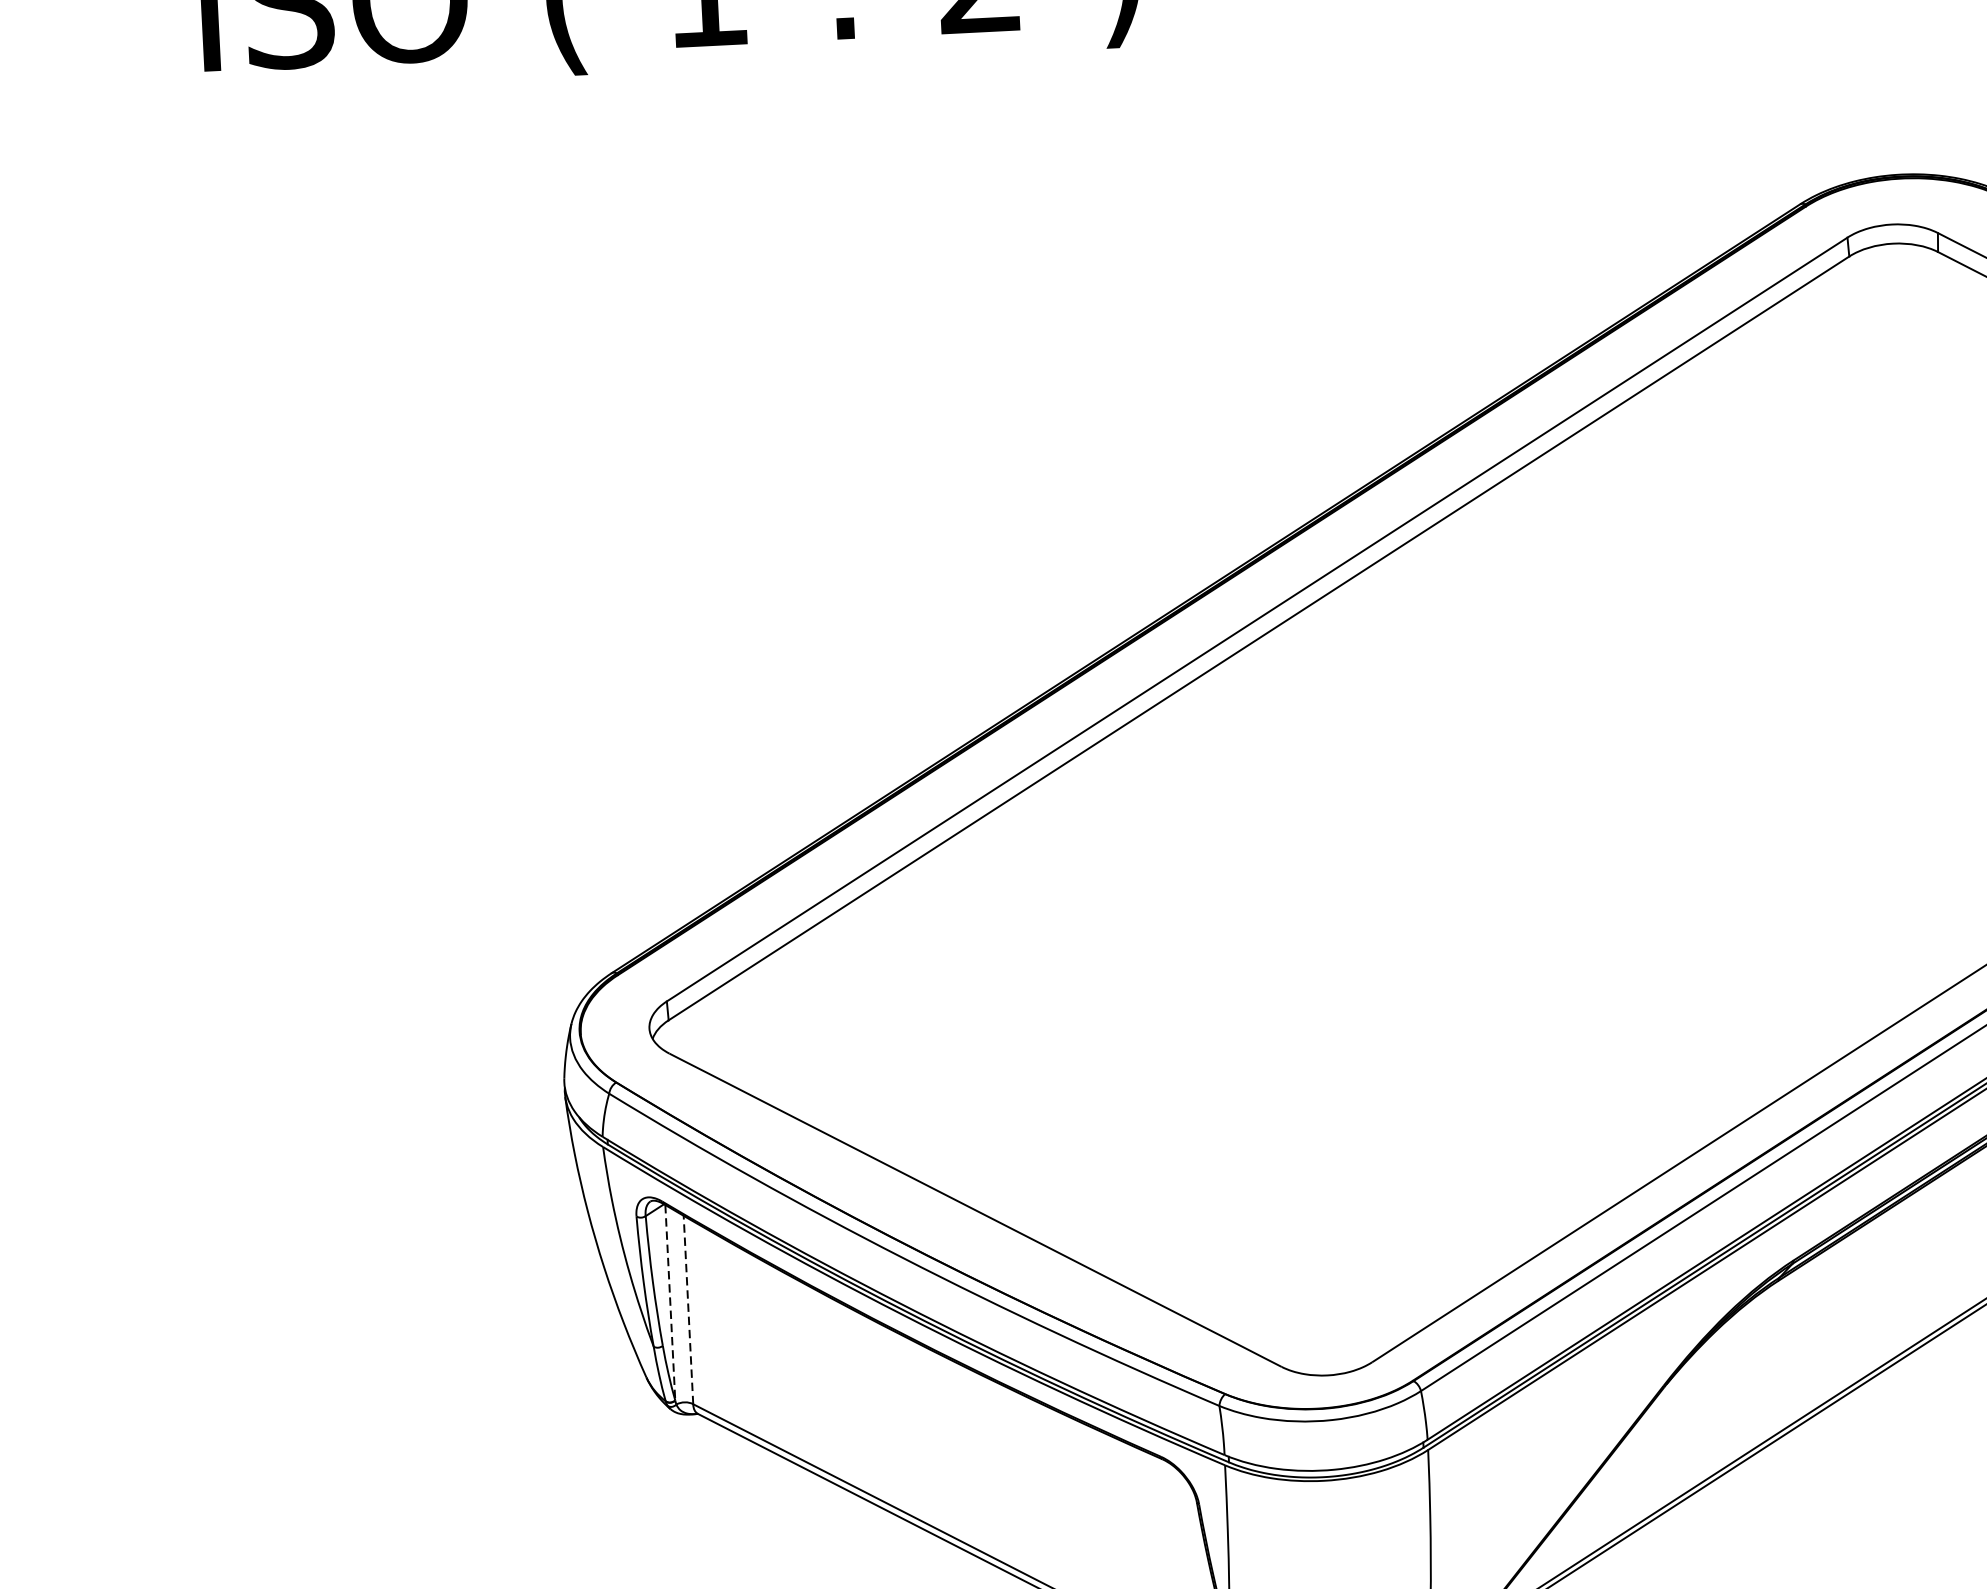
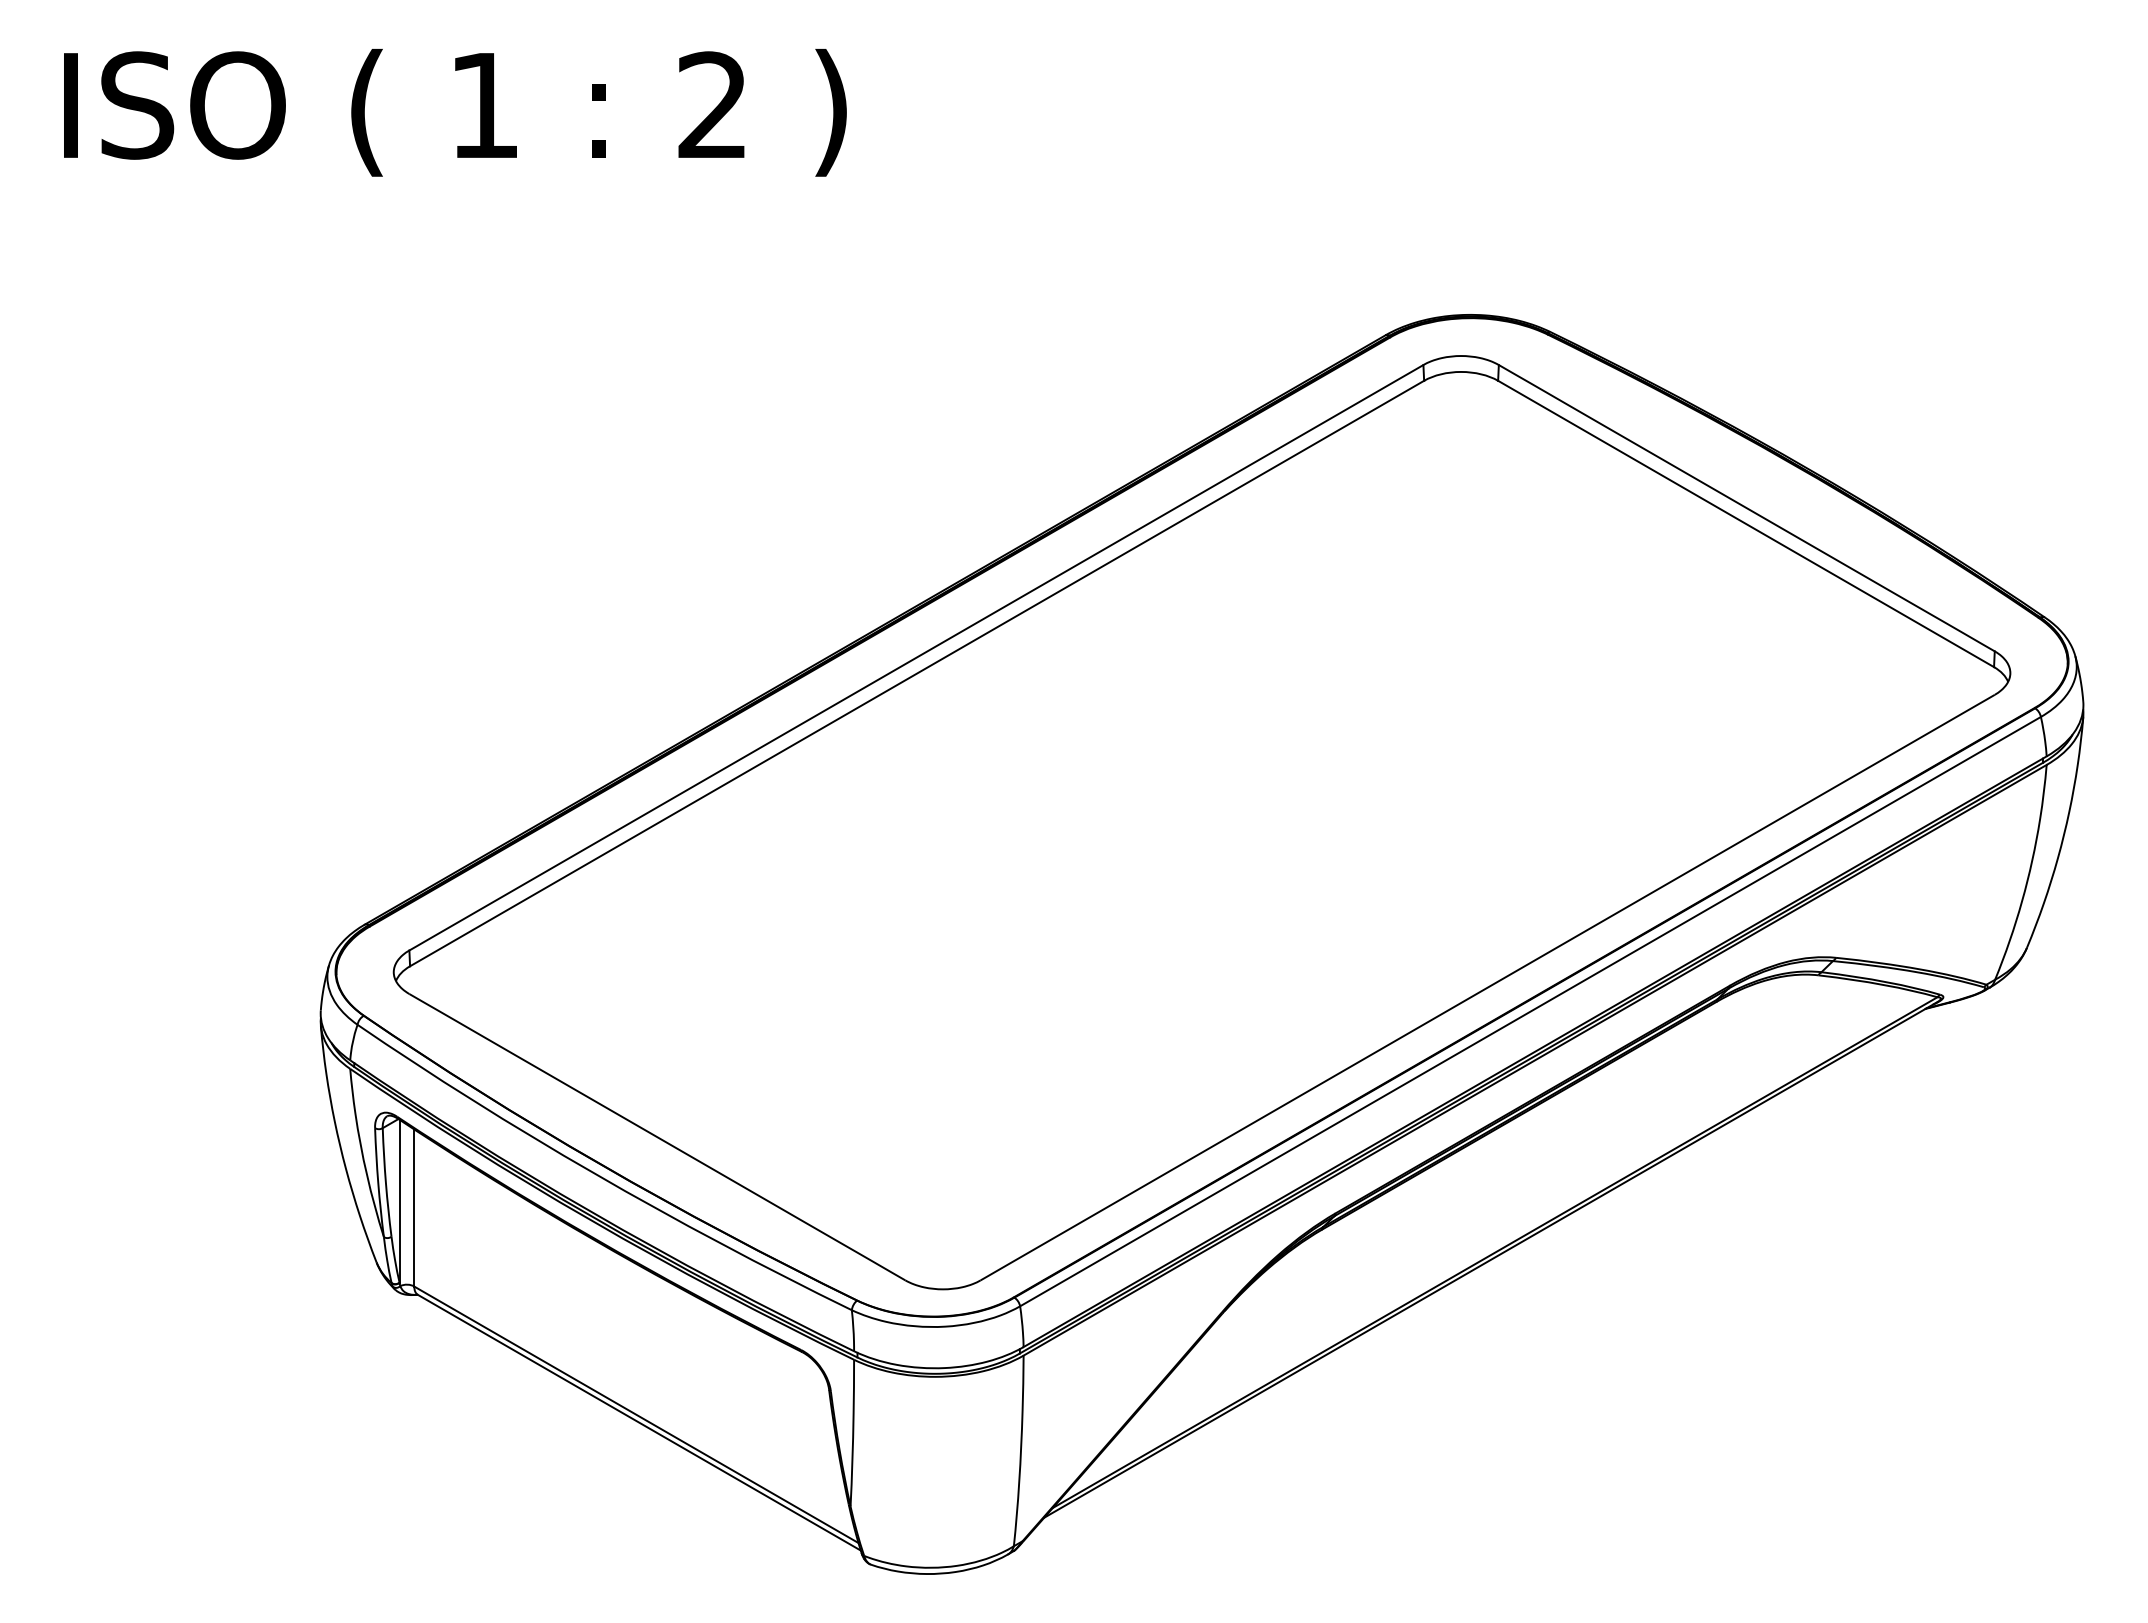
line: (670, 1303) -> (399, 1201), dashed -> solid
line: (688, 1310) -> (414, 1208), dashed -> solid

